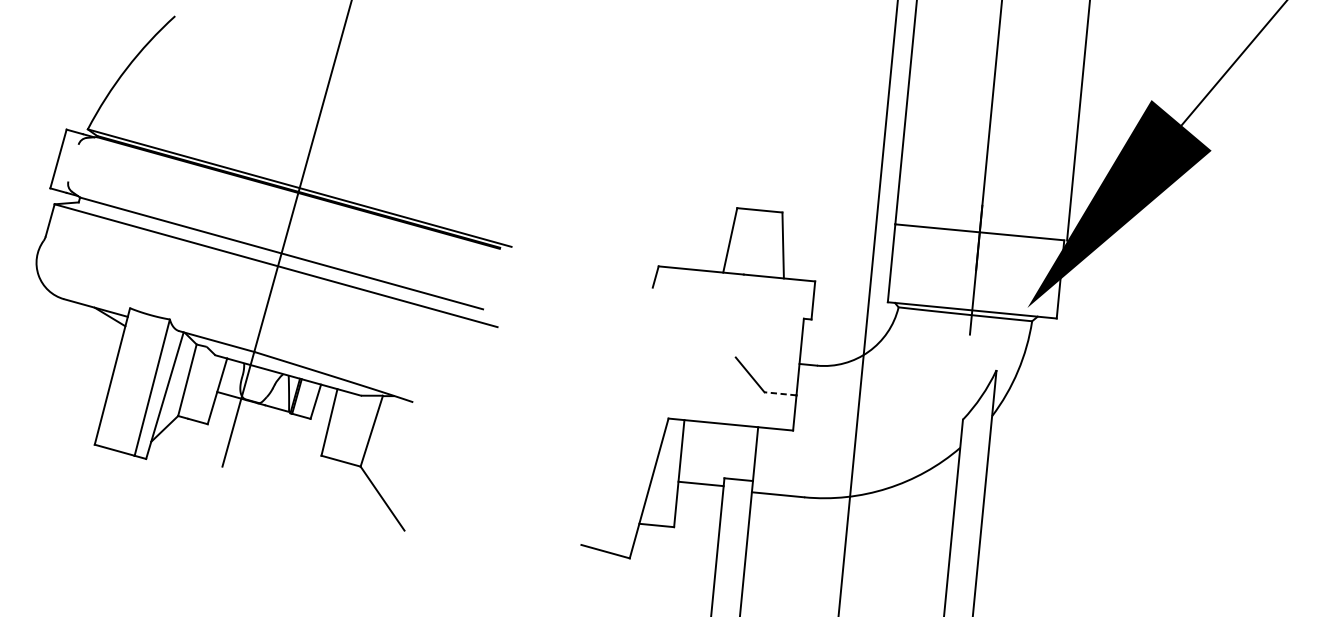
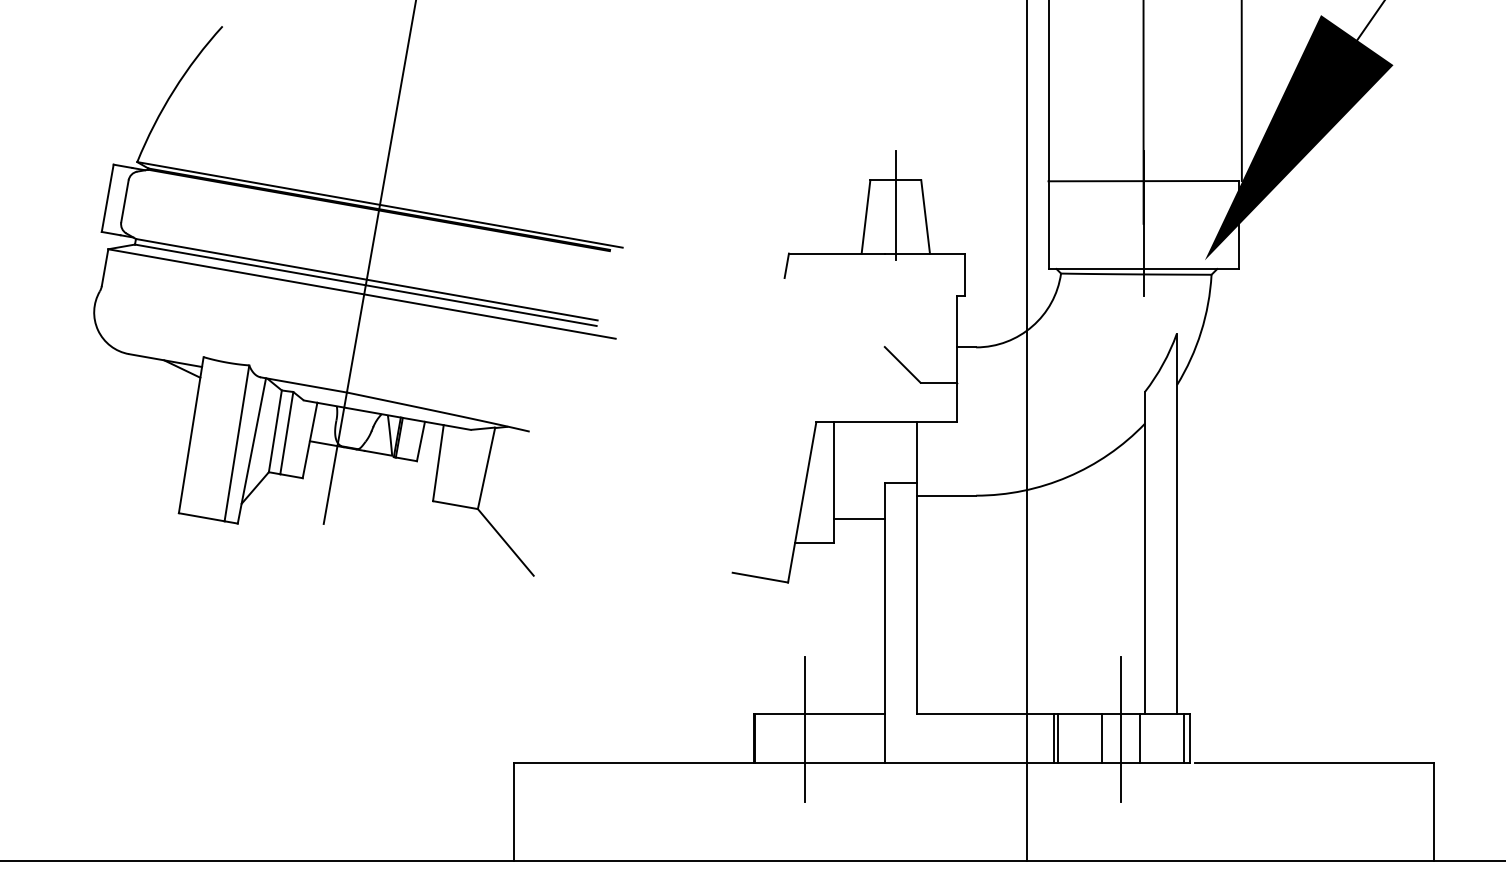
line: (73, 163) -> (124, 201), added
line: (757, 232) -> (895, 205), added
line: (280, 257) -> (365, 284), added
line: (197, 382) -> (286, 432), added
line: (780, 393) -> (938, 382), dashed -> solid
line: (700, 483) -> (859, 518), moved

